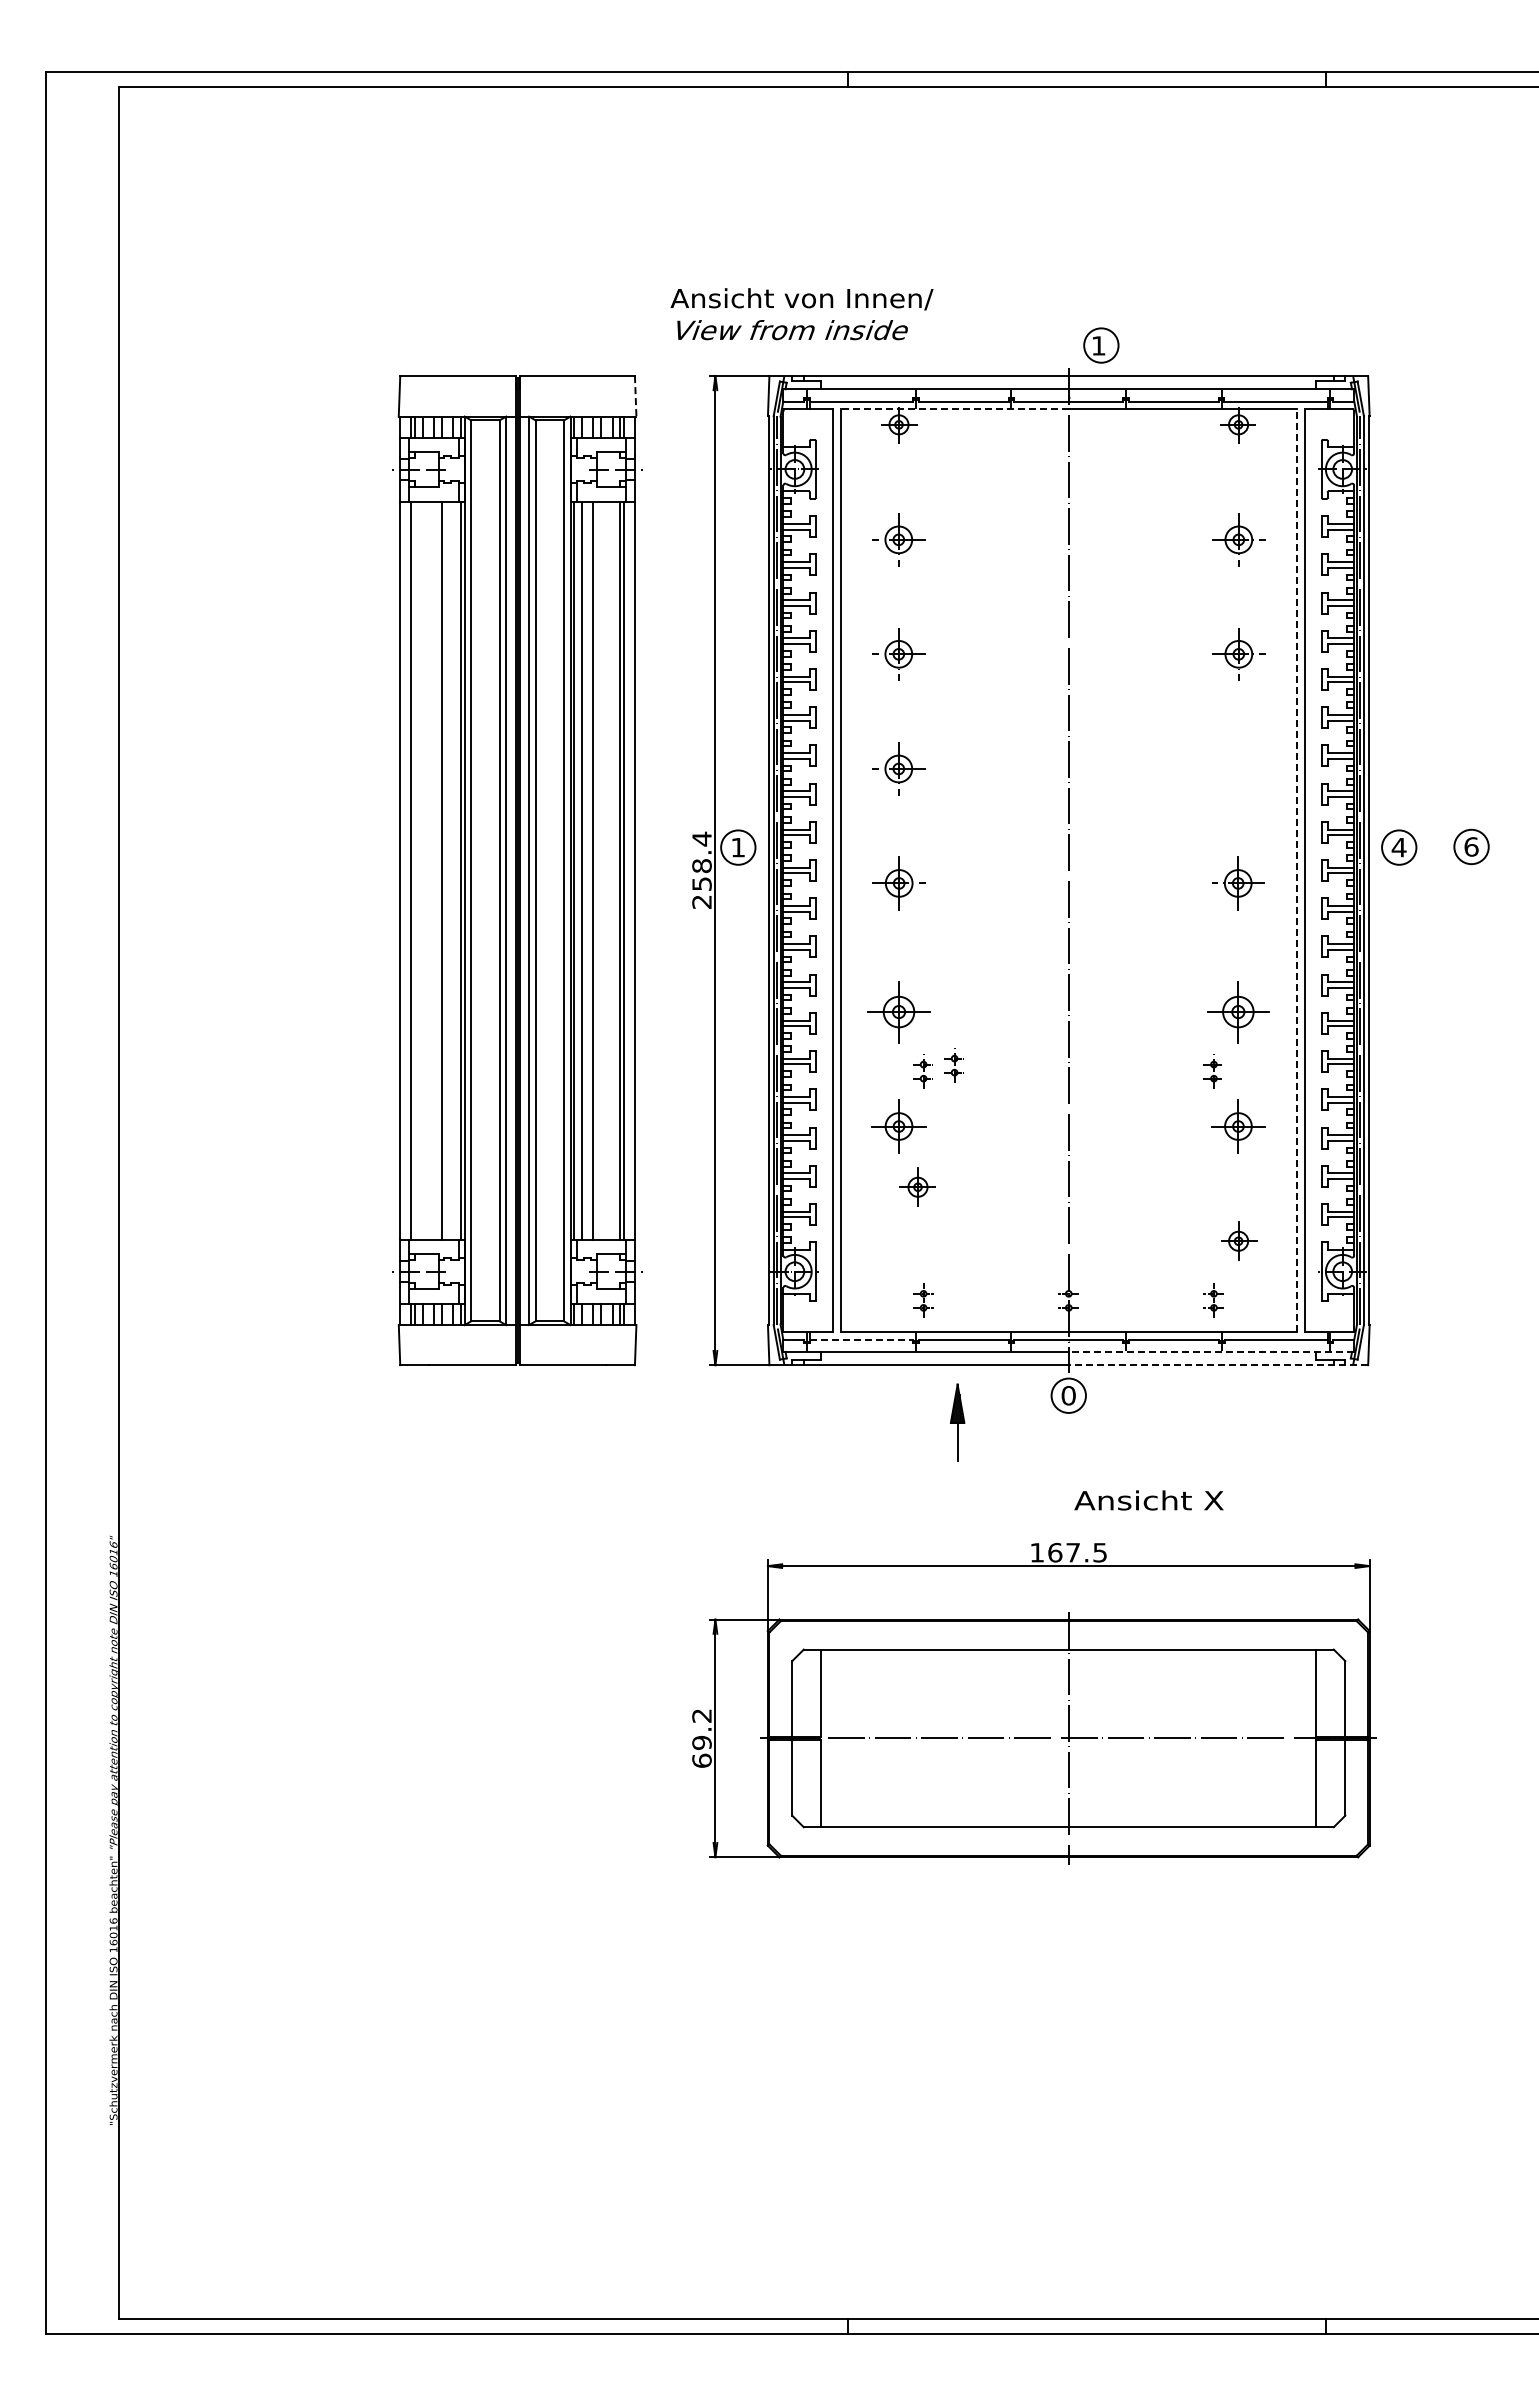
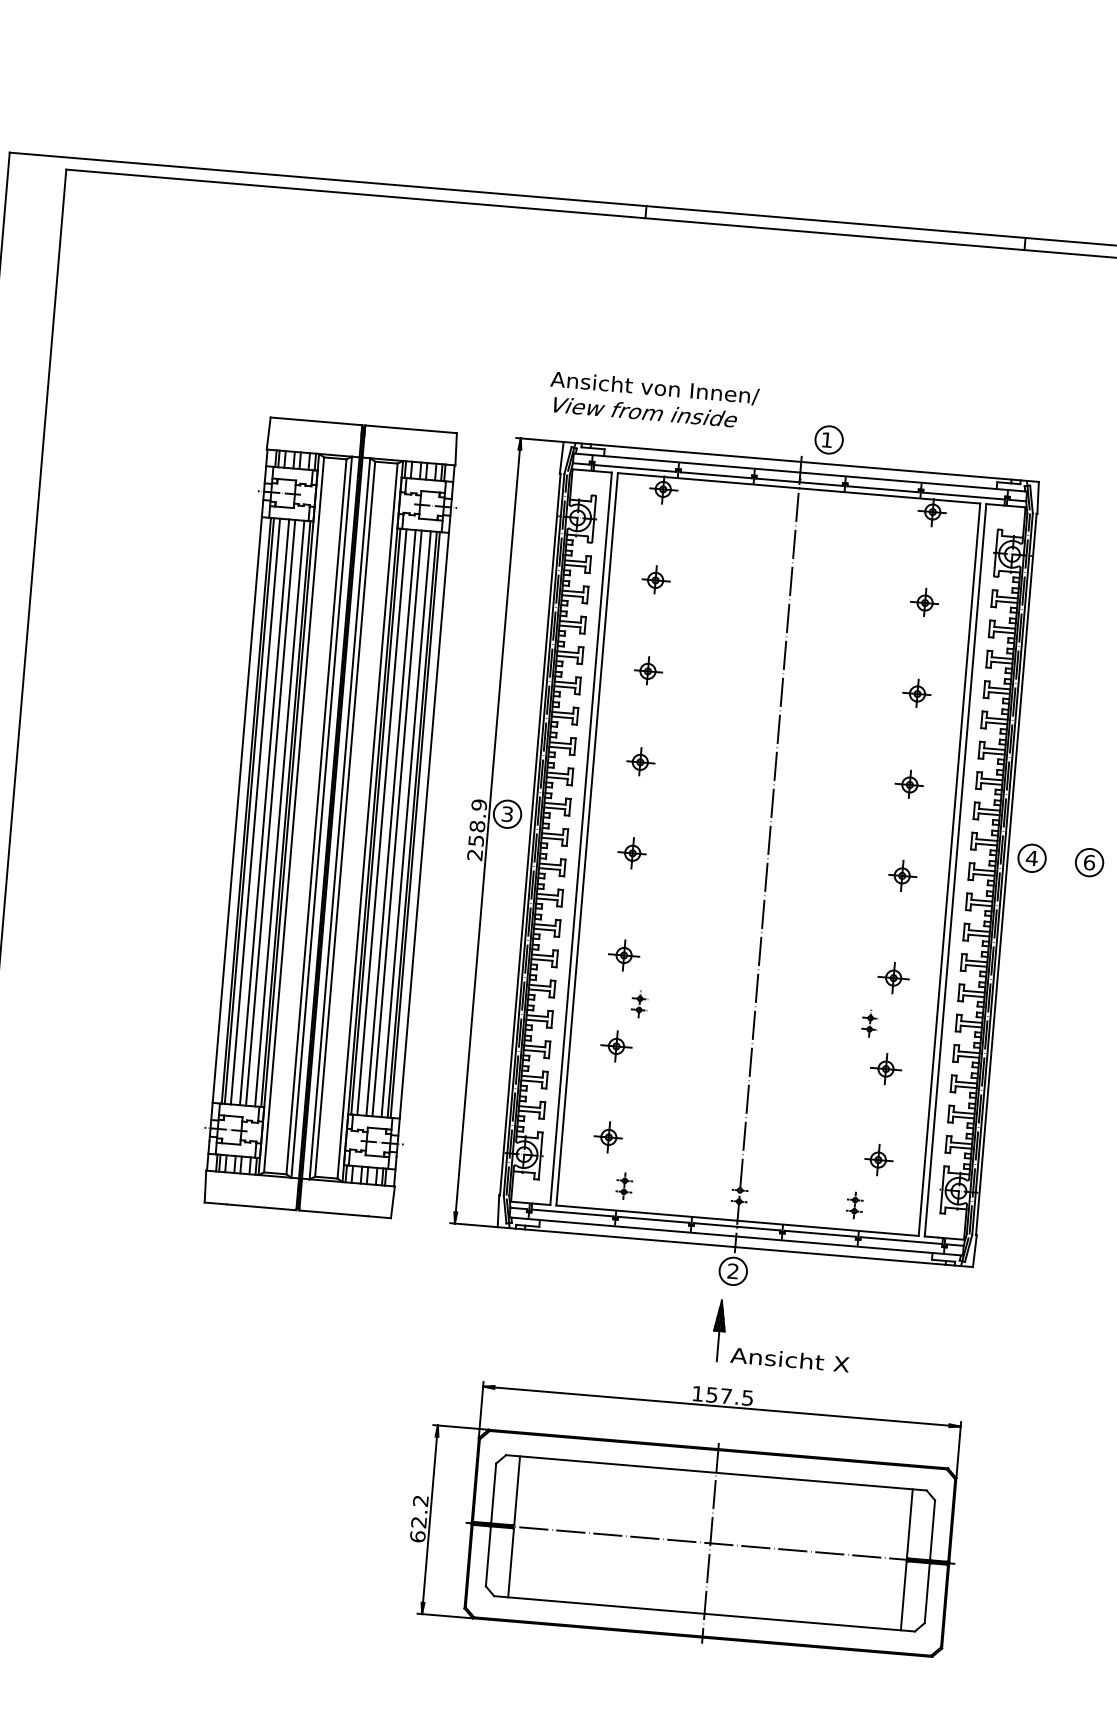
text: (801, 314) -> (653, 400), moved
line: (635, 396) -> (455, 449), dashed -> solid
line: (954, 409) -> (708, 480), dashed -> solid
part: (899, 538) -> (656, 579), size x0.71
part: (1237, 538) -> (924, 602), size x0.71
part: (899, 653) -> (648, 670), size x0.71
part: (1237, 653) -> (916, 693), size x0.71
part: (899, 767) -> (640, 761), size x0.71
part: (1237, 767) -> (909, 783), added
text: (701, 838) -> (478, 804), 258.4 -> 258.9
text: (737, 847) -> (506, 814), 1 -> 3
line: (415, 870) -> (249, 810), added
line: (422, 870) -> (255, 811), added
line: (434, 870) -> (264, 812), added
line: (453, 870) -> (279, 813), added
line: (601, 870) -> (397, 823), added
line: (612, 870) -> (406, 824), added
line: (1297, 870) -> (949, 869), dashed -> solid
part: (898, 882) -> (632, 852), size x0.71
part: (1239, 882) -> (903, 875), size x0.71
part: (898, 1011) -> (623, 955), size x0.62
part: (1238, 1011) -> (893, 977), size x0.62
part: (953, 1065) -> (663, 1001), removed
part: (898, 1126) -> (616, 1046), size x0.71
part: (1238, 1126) -> (885, 1068), size x0.71
part: (917, 1186) -> (608, 1136), moved
line: (861, 1339) -> (572, 1212), dashed -> solid
line: (1211, 1351) -> (849, 1245), dashed -> solid
line: (1218, 1365) -> (854, 1257), dashed -> solid
text: (1068, 1395) -> (733, 1271), 0 -> 2
part: (957, 1422) -> (719, 1330), moved
text: (1055, 1552) -> (712, 1394), 167.5 -> 157.5
text: (701, 1743) -> (418, 1522), 69.2 -> 62.2

